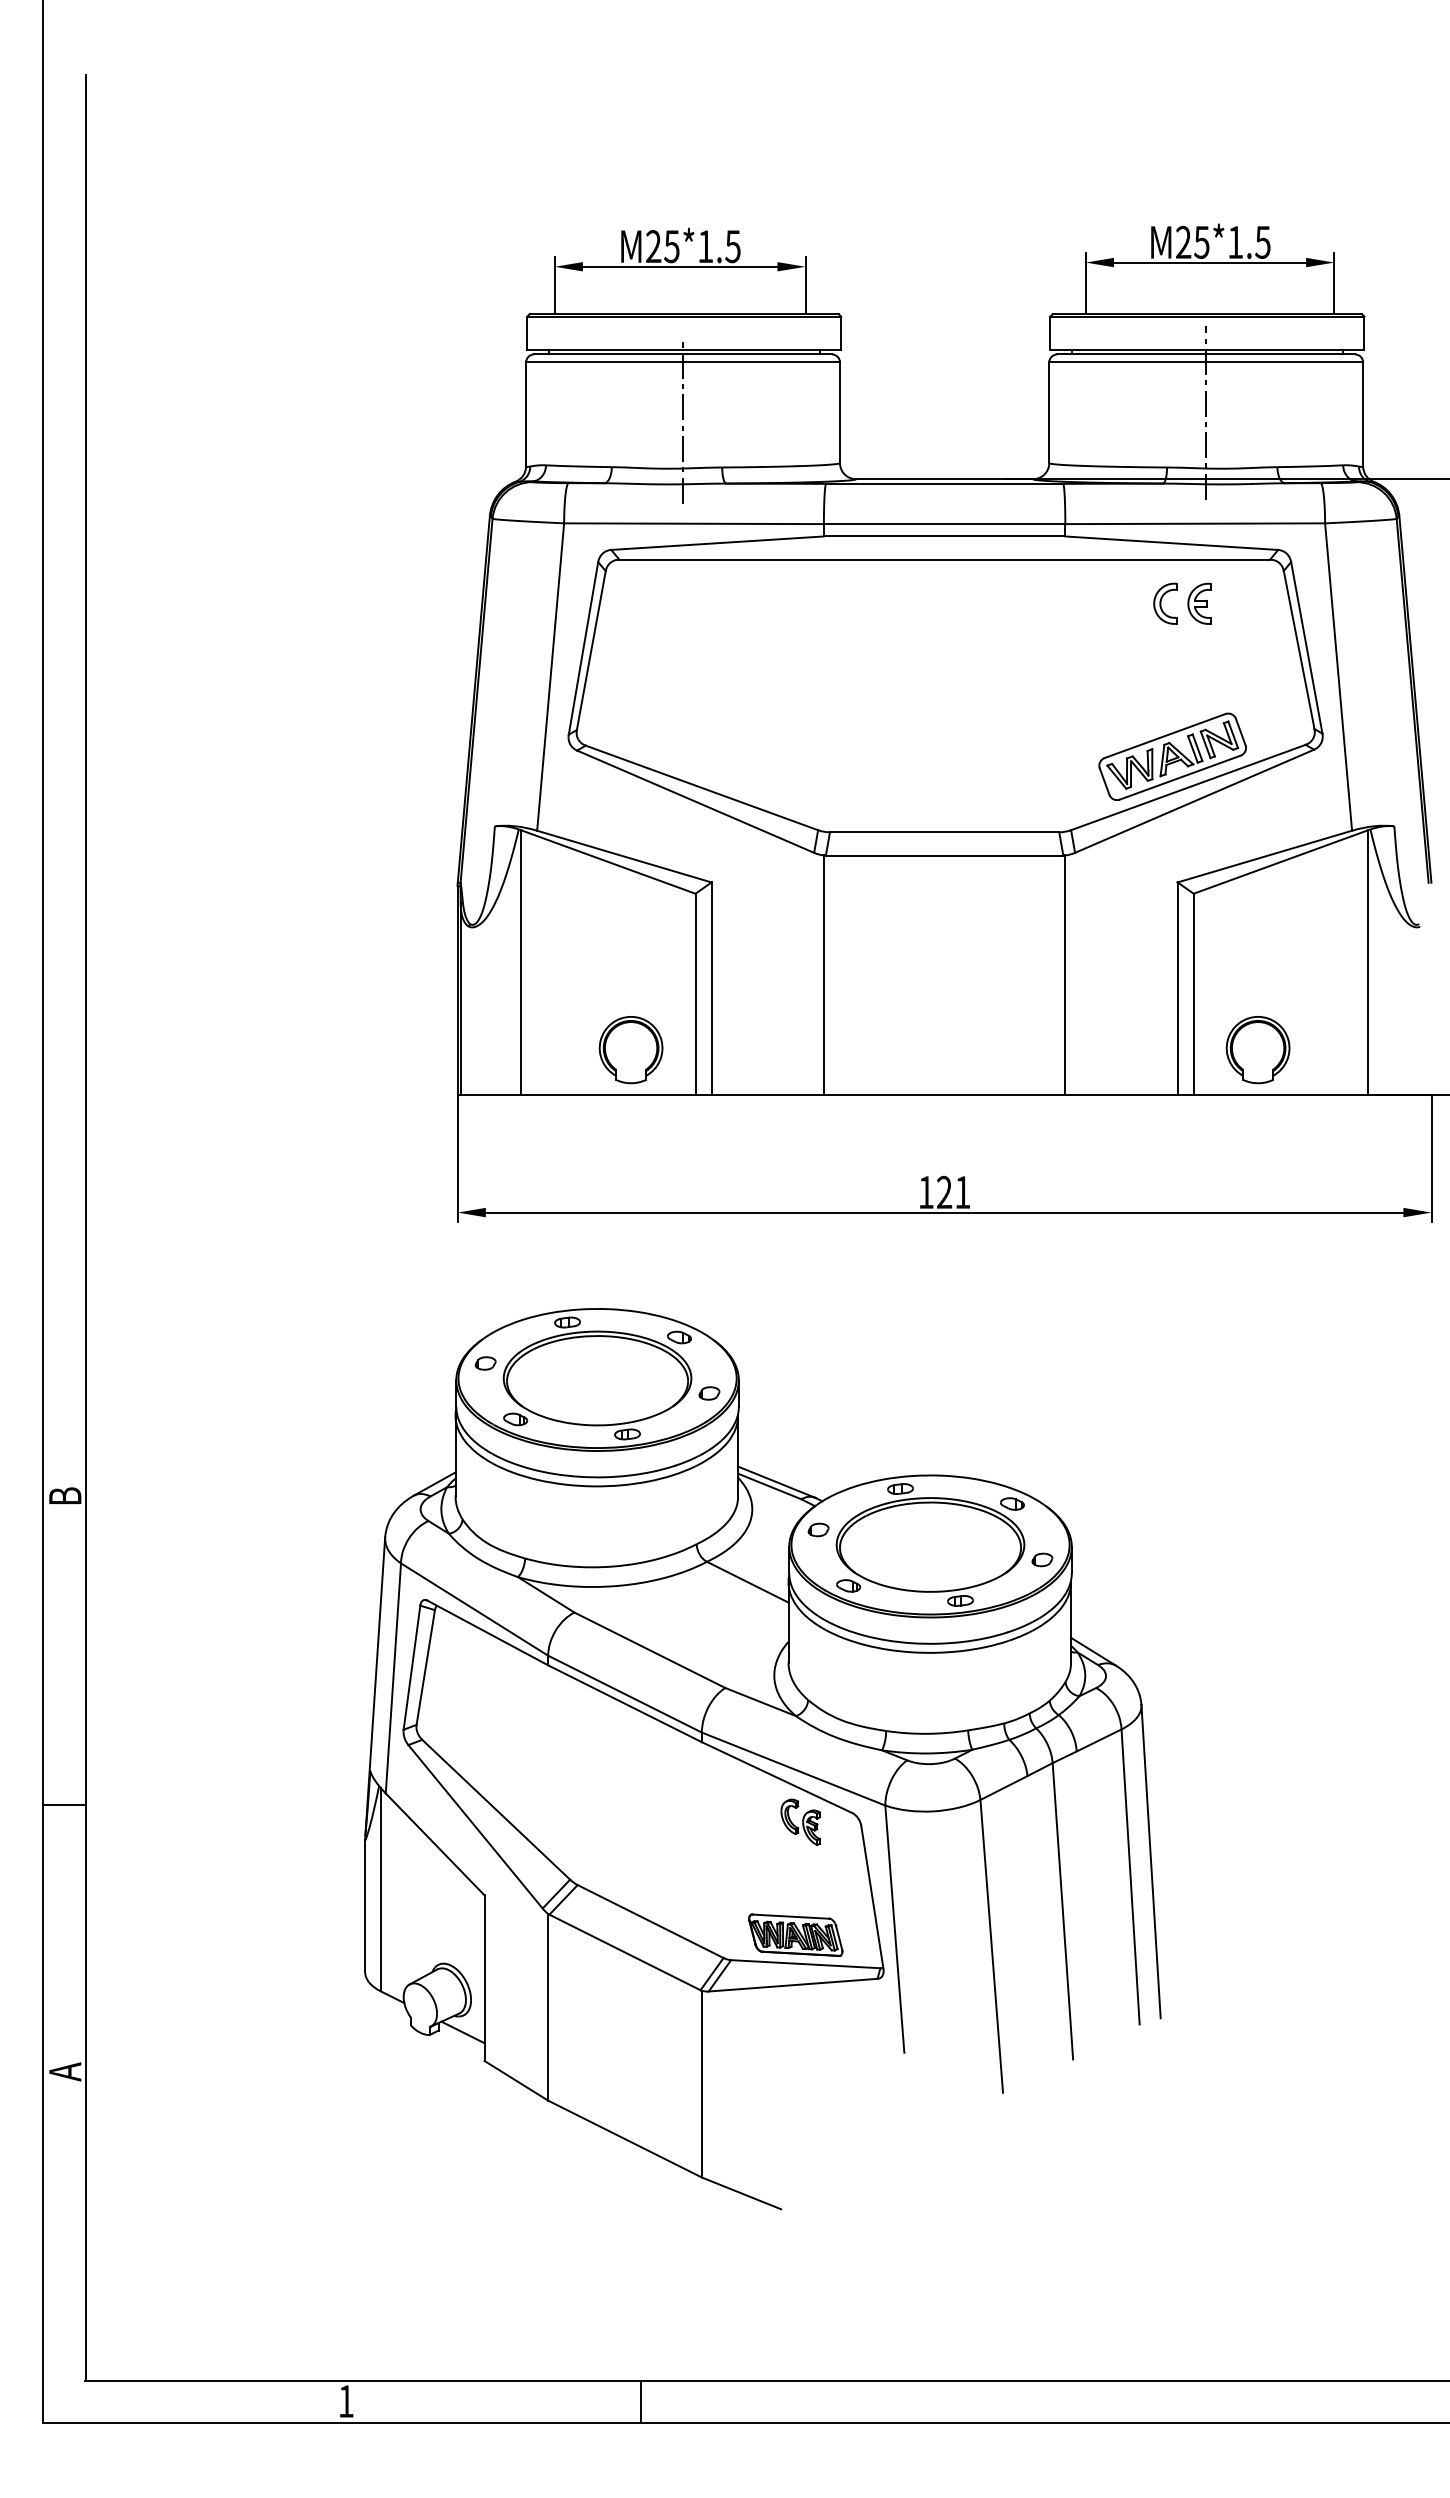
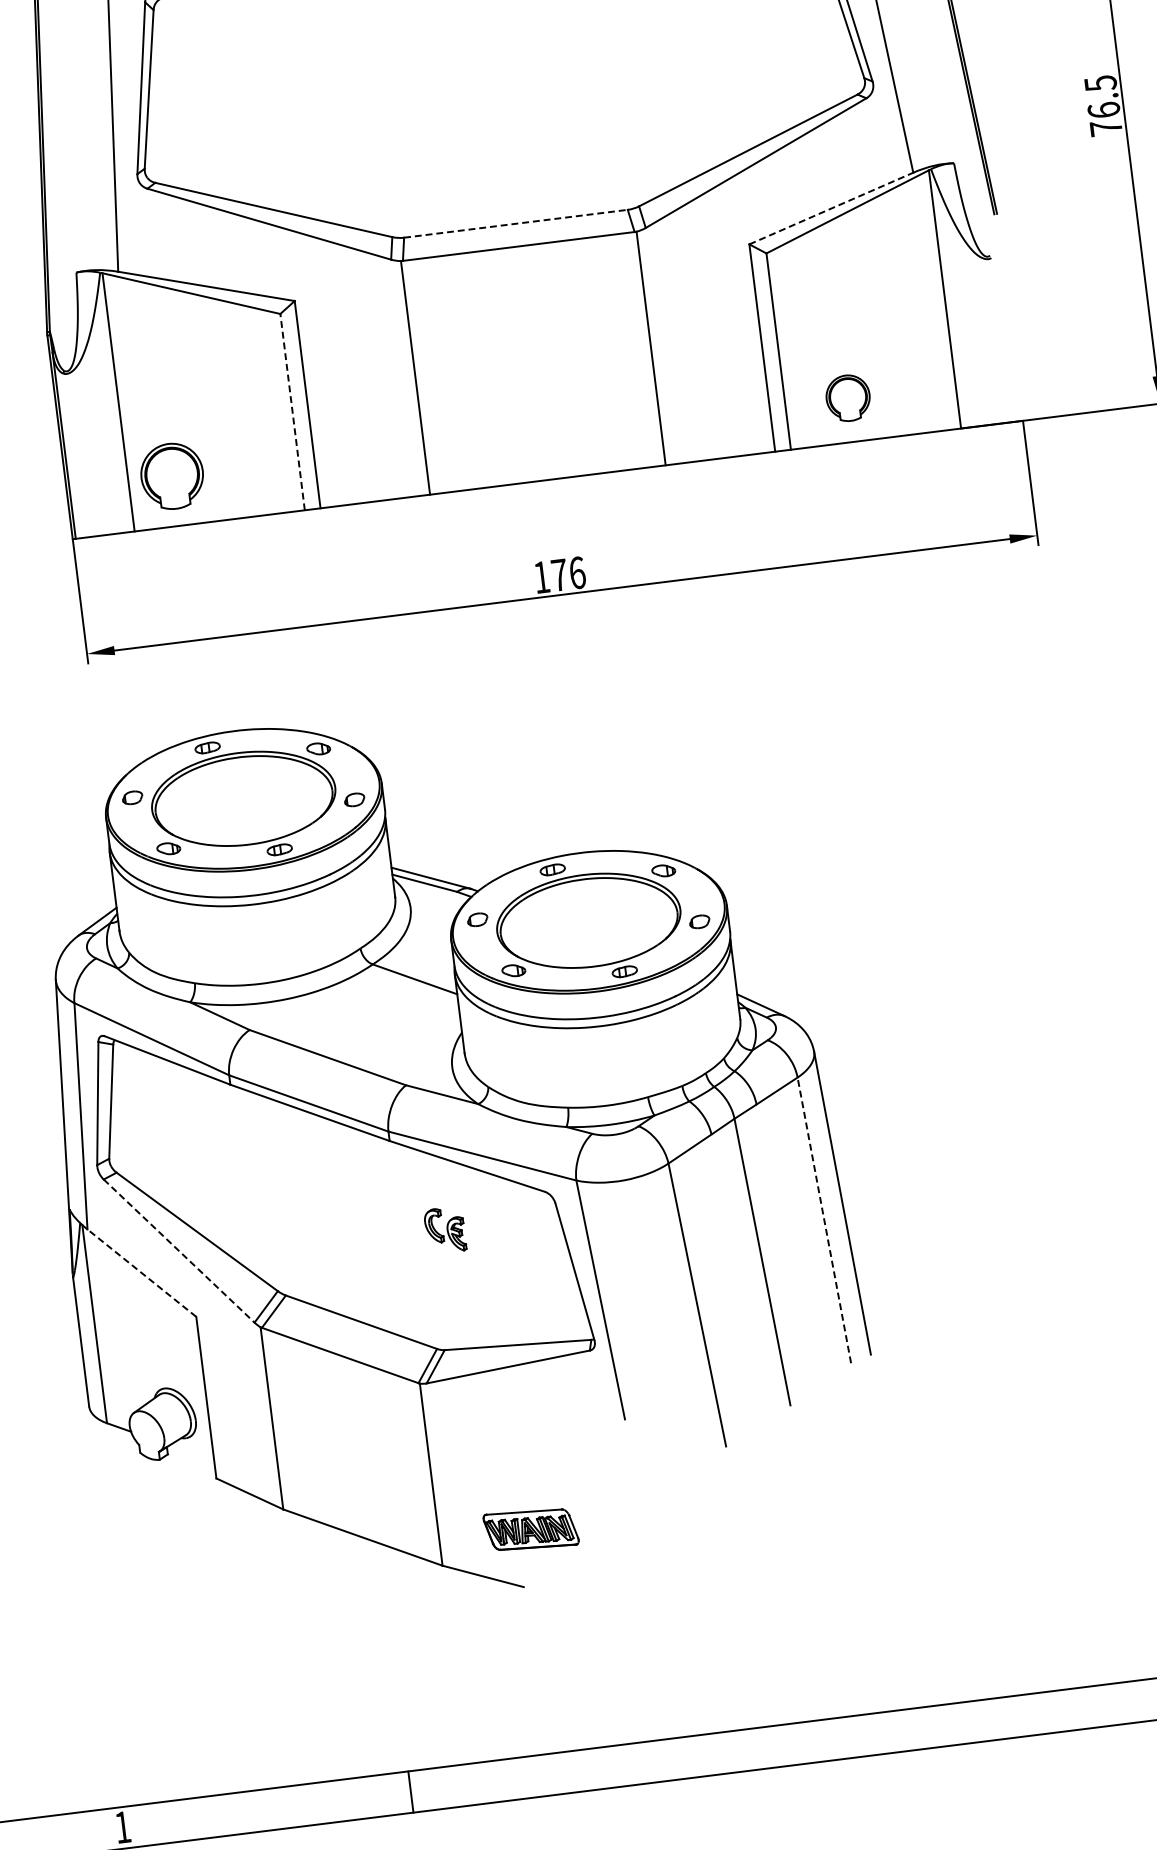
part: (1172, 756) -> (729, 122), removed
line: (944, 832) -> (515, 223), solid -> dashed
line: (1264, 856) -> (830, 208), solid -> dashed
line: (695, 994) -> (292, 412), solid -> dashed
part: (630, 1050) -> (171, 476), moved
part: (1257, 1050) -> (847, 398), size x0.7
text: (953, 1192) -> (568, 574), 121 -> 176
part: (800, 1821) -> (444, 1229), moved
line: (475, 1826) -> (179, 1250), solid -> dashed
line: (435, 1844) -> (142, 1273), solid -> dashed
line: (1130, 1876) -> (824, 1219), solid -> dashed
part: (795, 1934) -> (530, 1528), moved
line: (462, 2032) -> (191, 1453), removed

